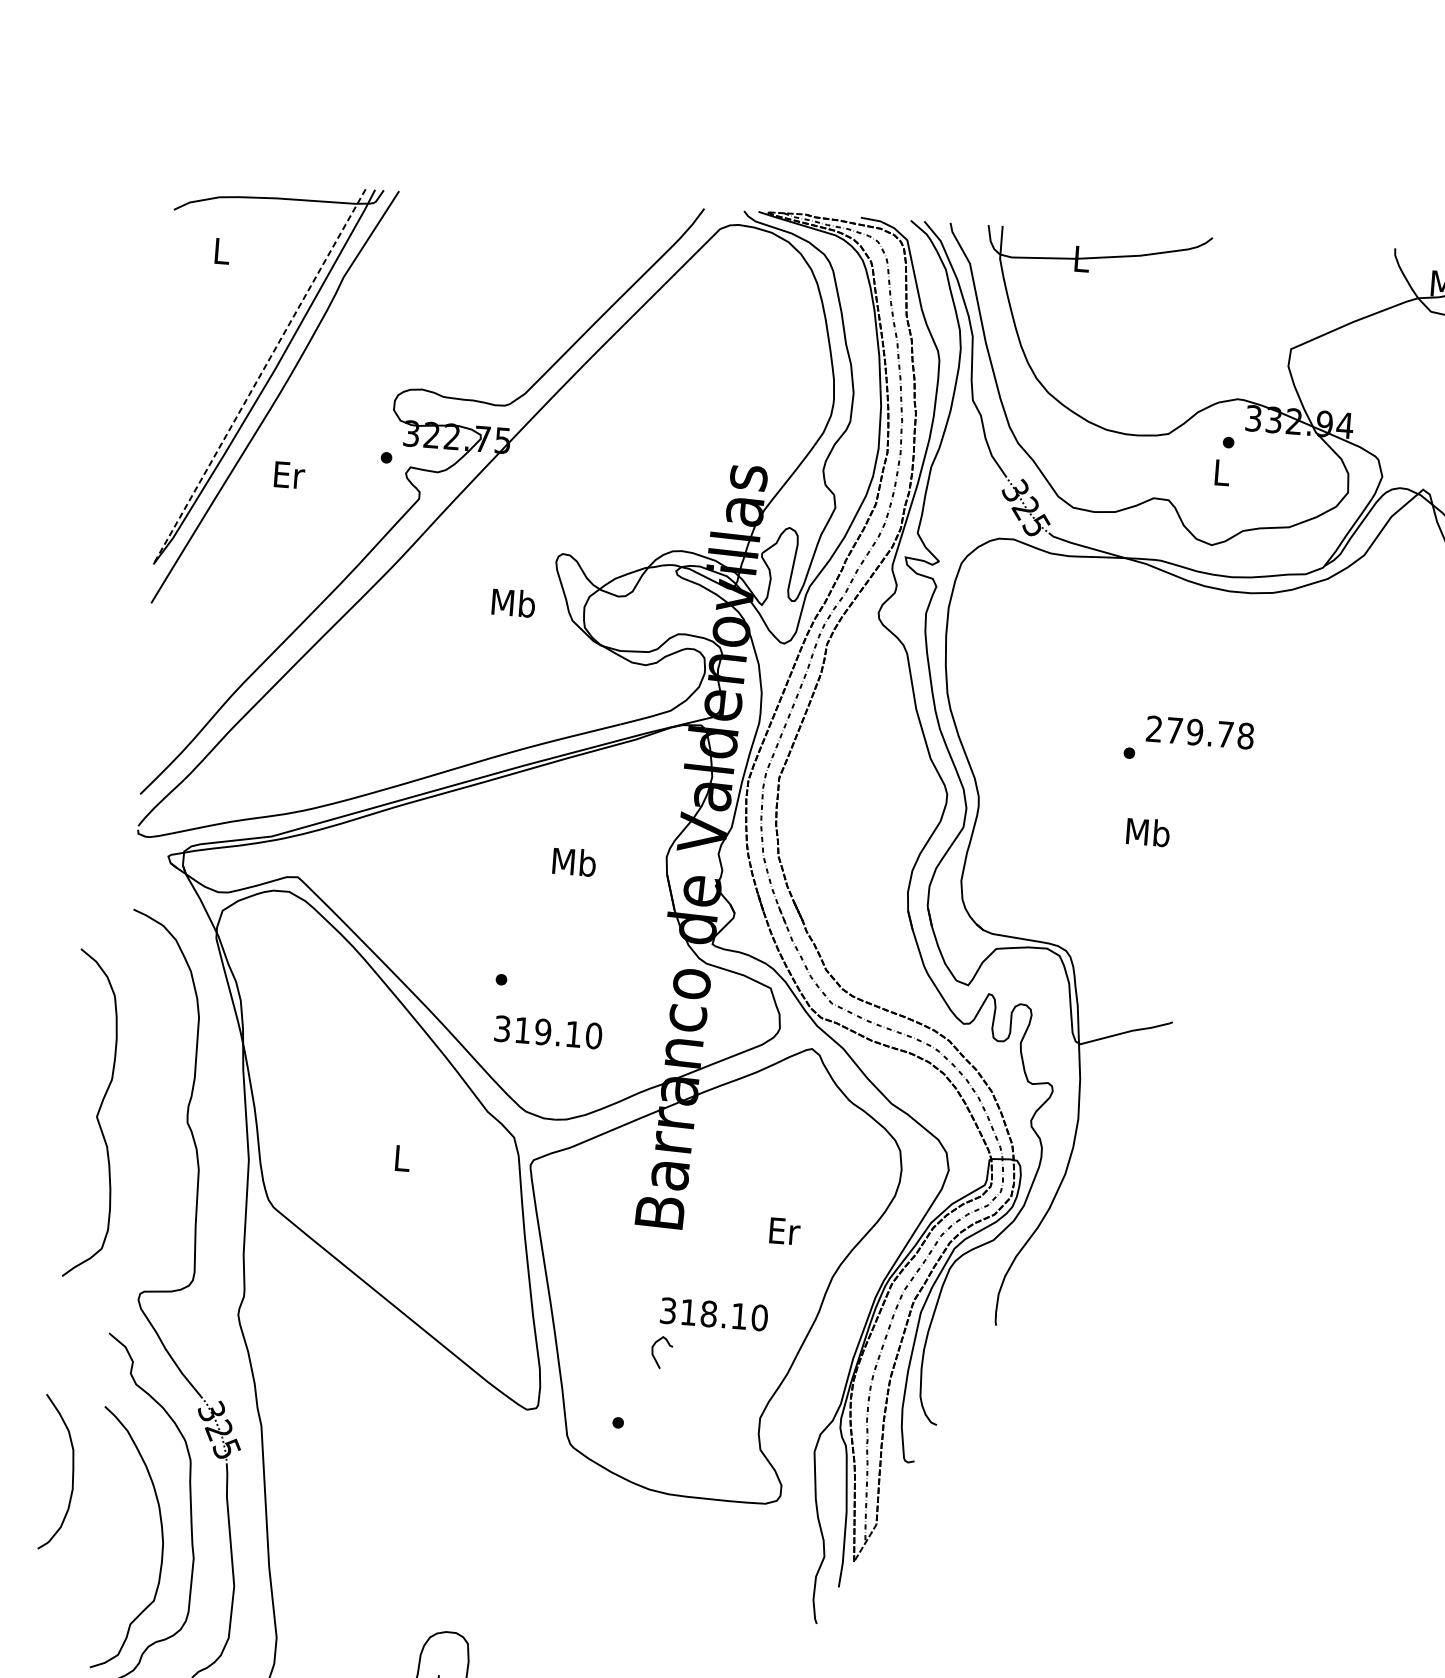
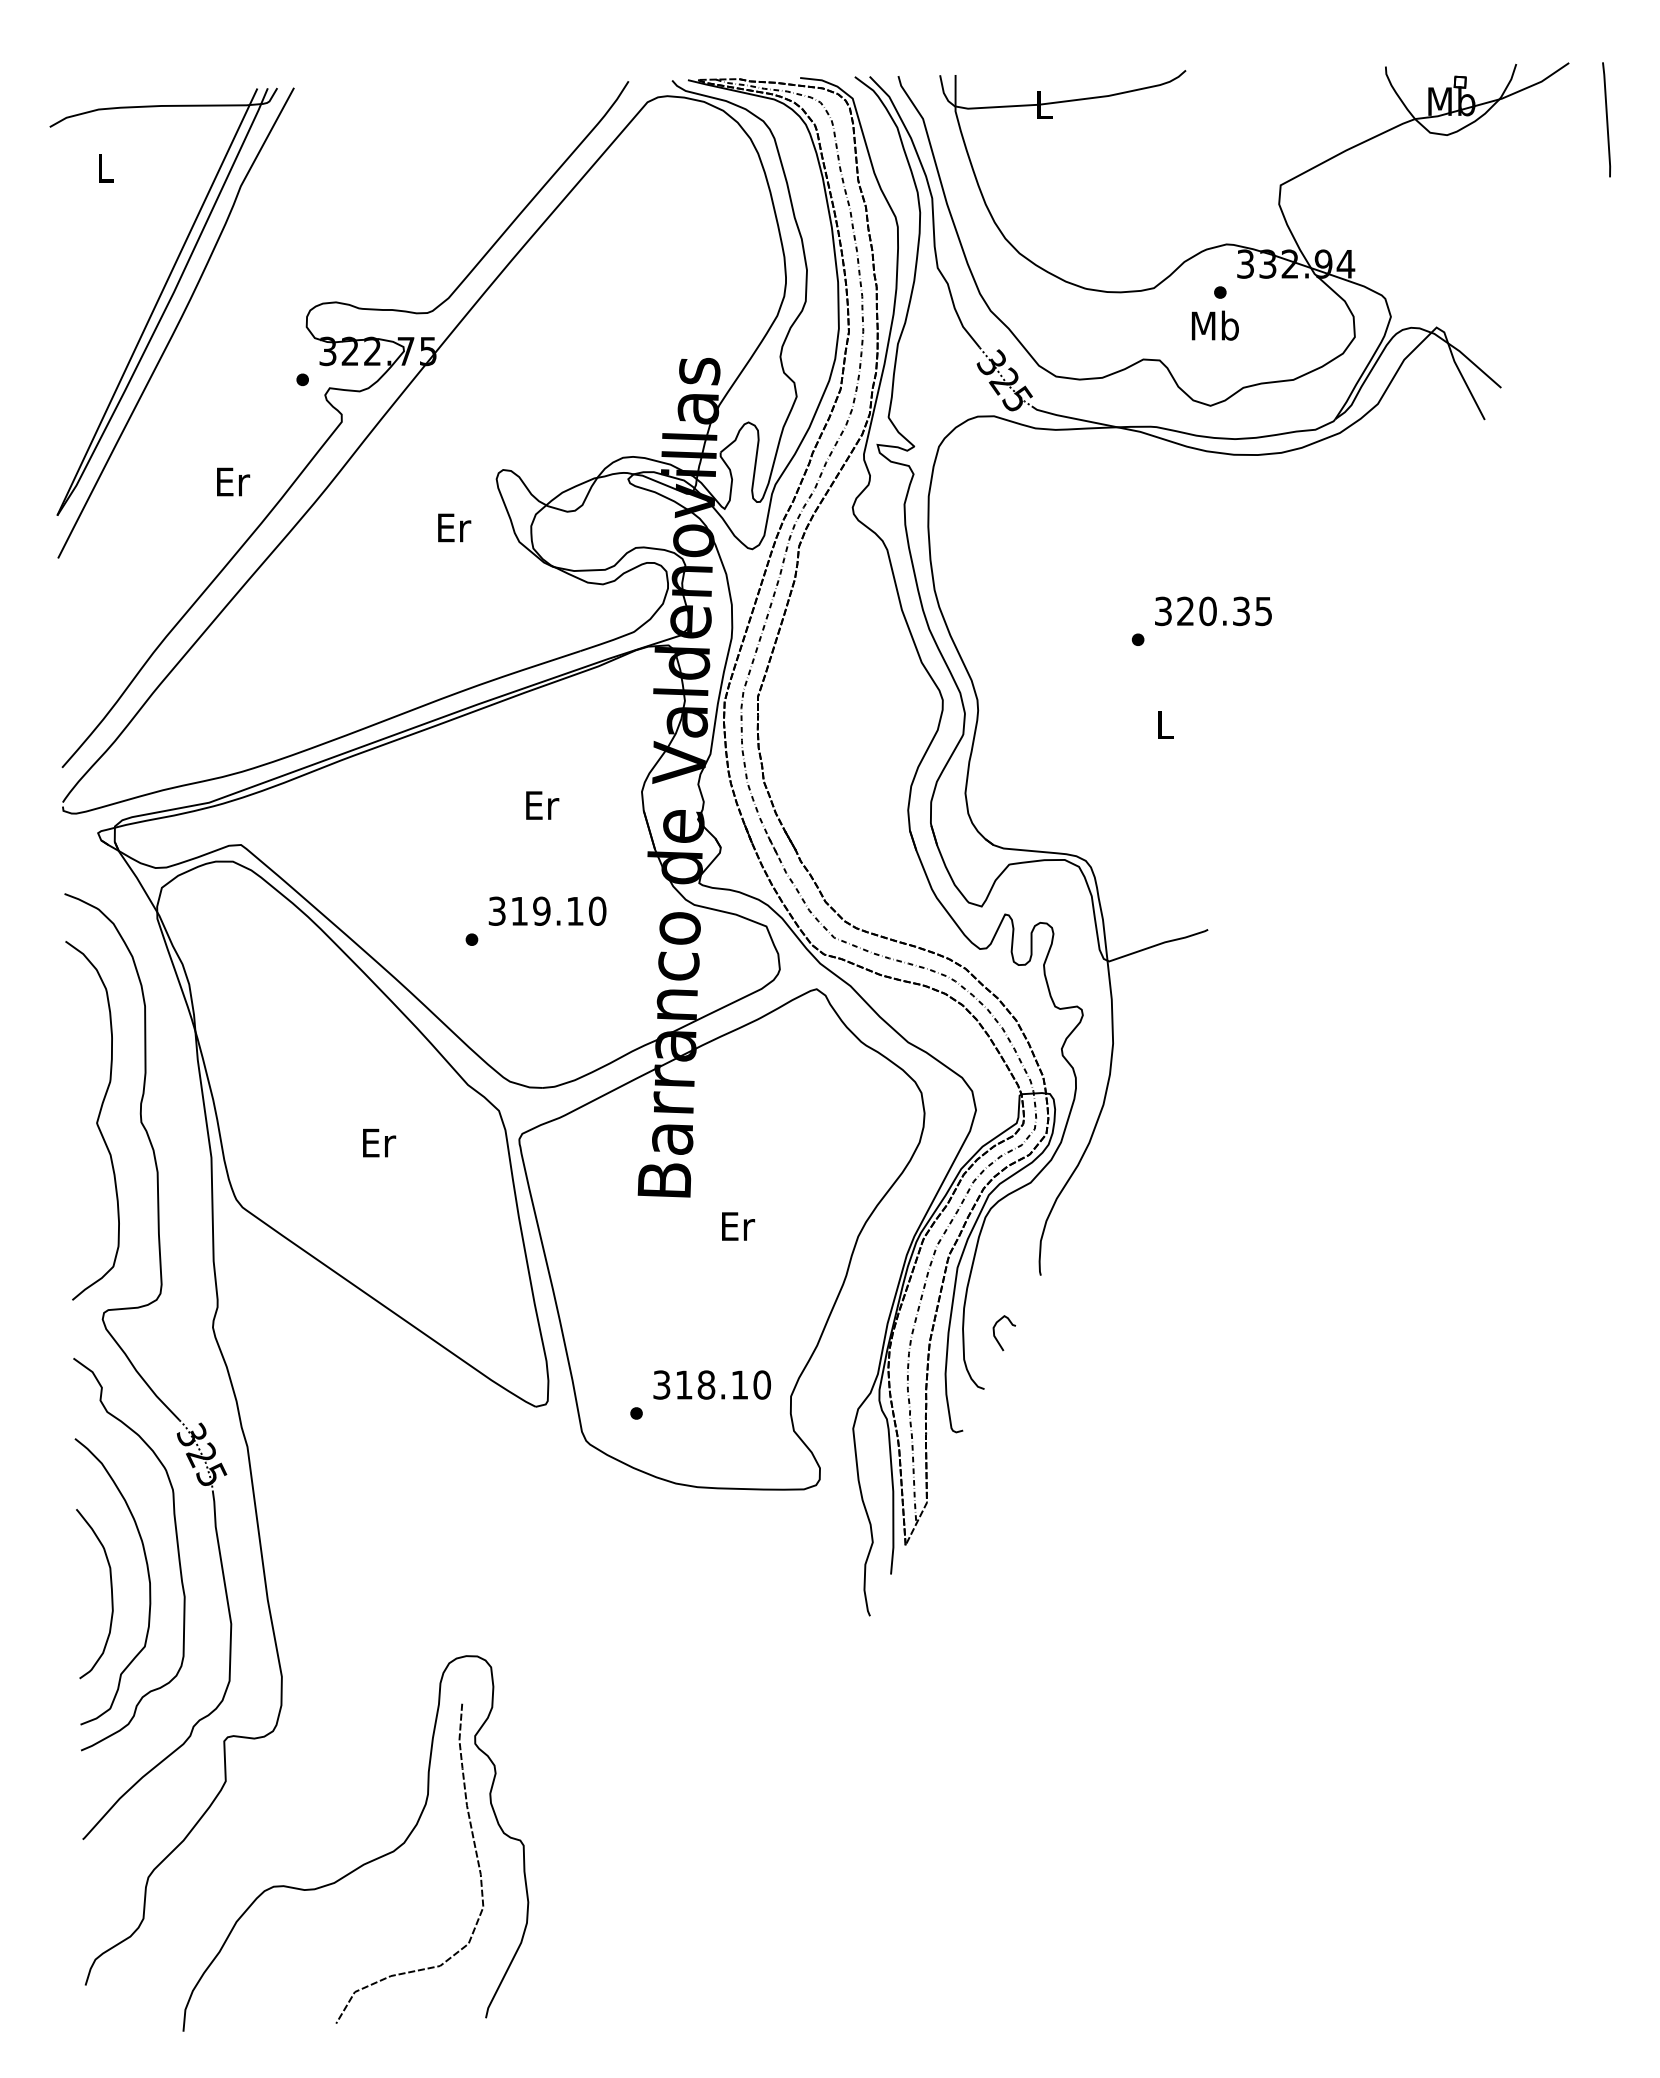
line: (259, 377) -> (157, 302), dashed -> solid
text: (1220, 472) -> (1214, 325), L -> Mb
text: (289, 474) -> (233, 481), moved
text: (513, 602) -> (453, 527), Mb -> Er
text: (1200, 732) -> (1213, 611), 279.78 -> 320.35
text: (1147, 832) -> (1164, 724), Mb -> L
text: (574, 862) -> (541, 805), Mb -> Er
text: (548, 1031) -> (547, 910), moved
curve: (96, 1114) -> (96, 1120), moved
text: (403, 1157) -> (379, 1142), L -> Er
text: (785, 1231) -> (738, 1226), moved
text: (713, 1313) -> (711, 1384), moved
curve: (654, 1356) -> (996, 1337), moved
curve: (72, 1474) -> (111, 1594), moved

